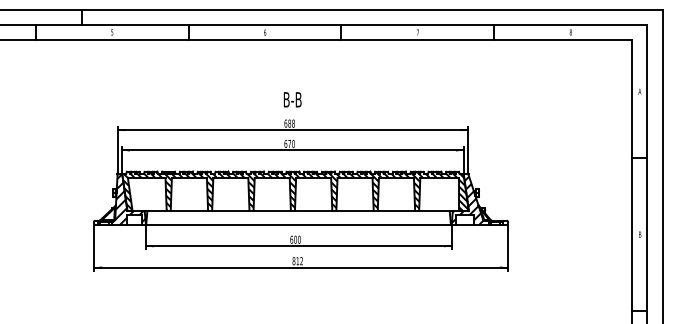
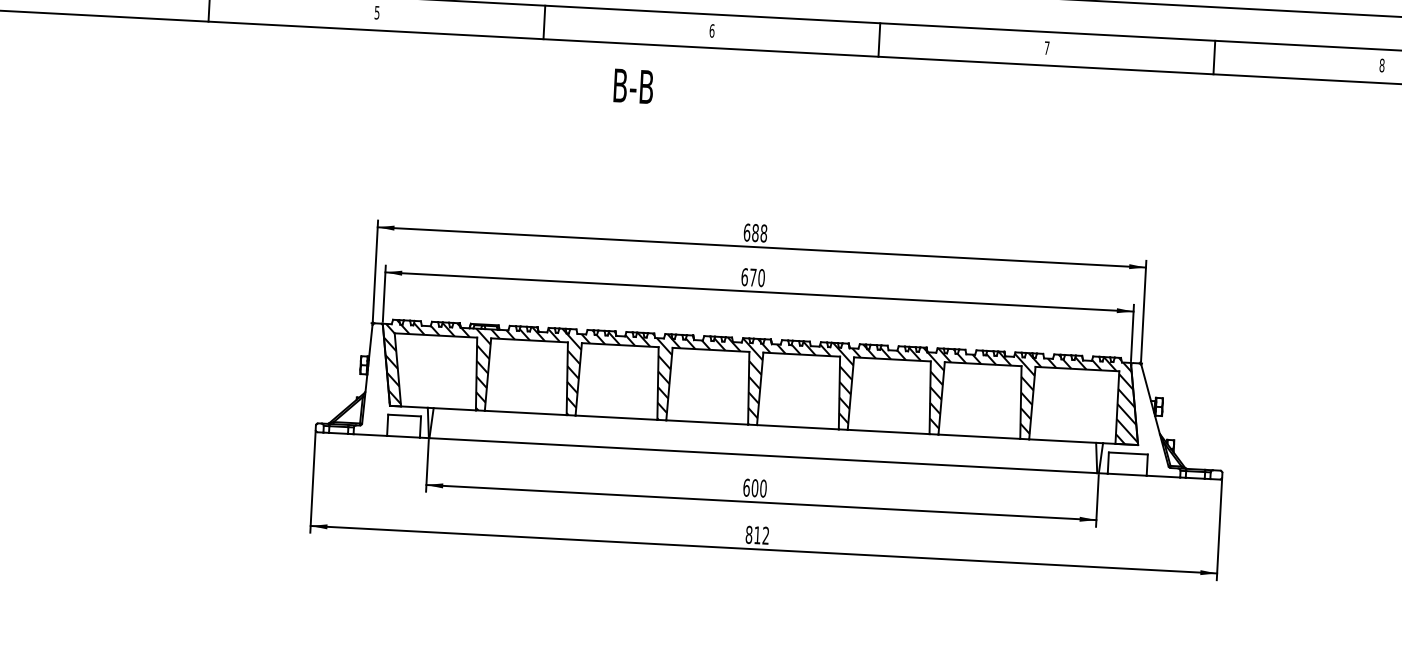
text: (292, 99) -> (633, 85), moved
hatch: (128, 199) -> (393, 380), removed
hatch: (467, 200) -> (1136, 421), removed

